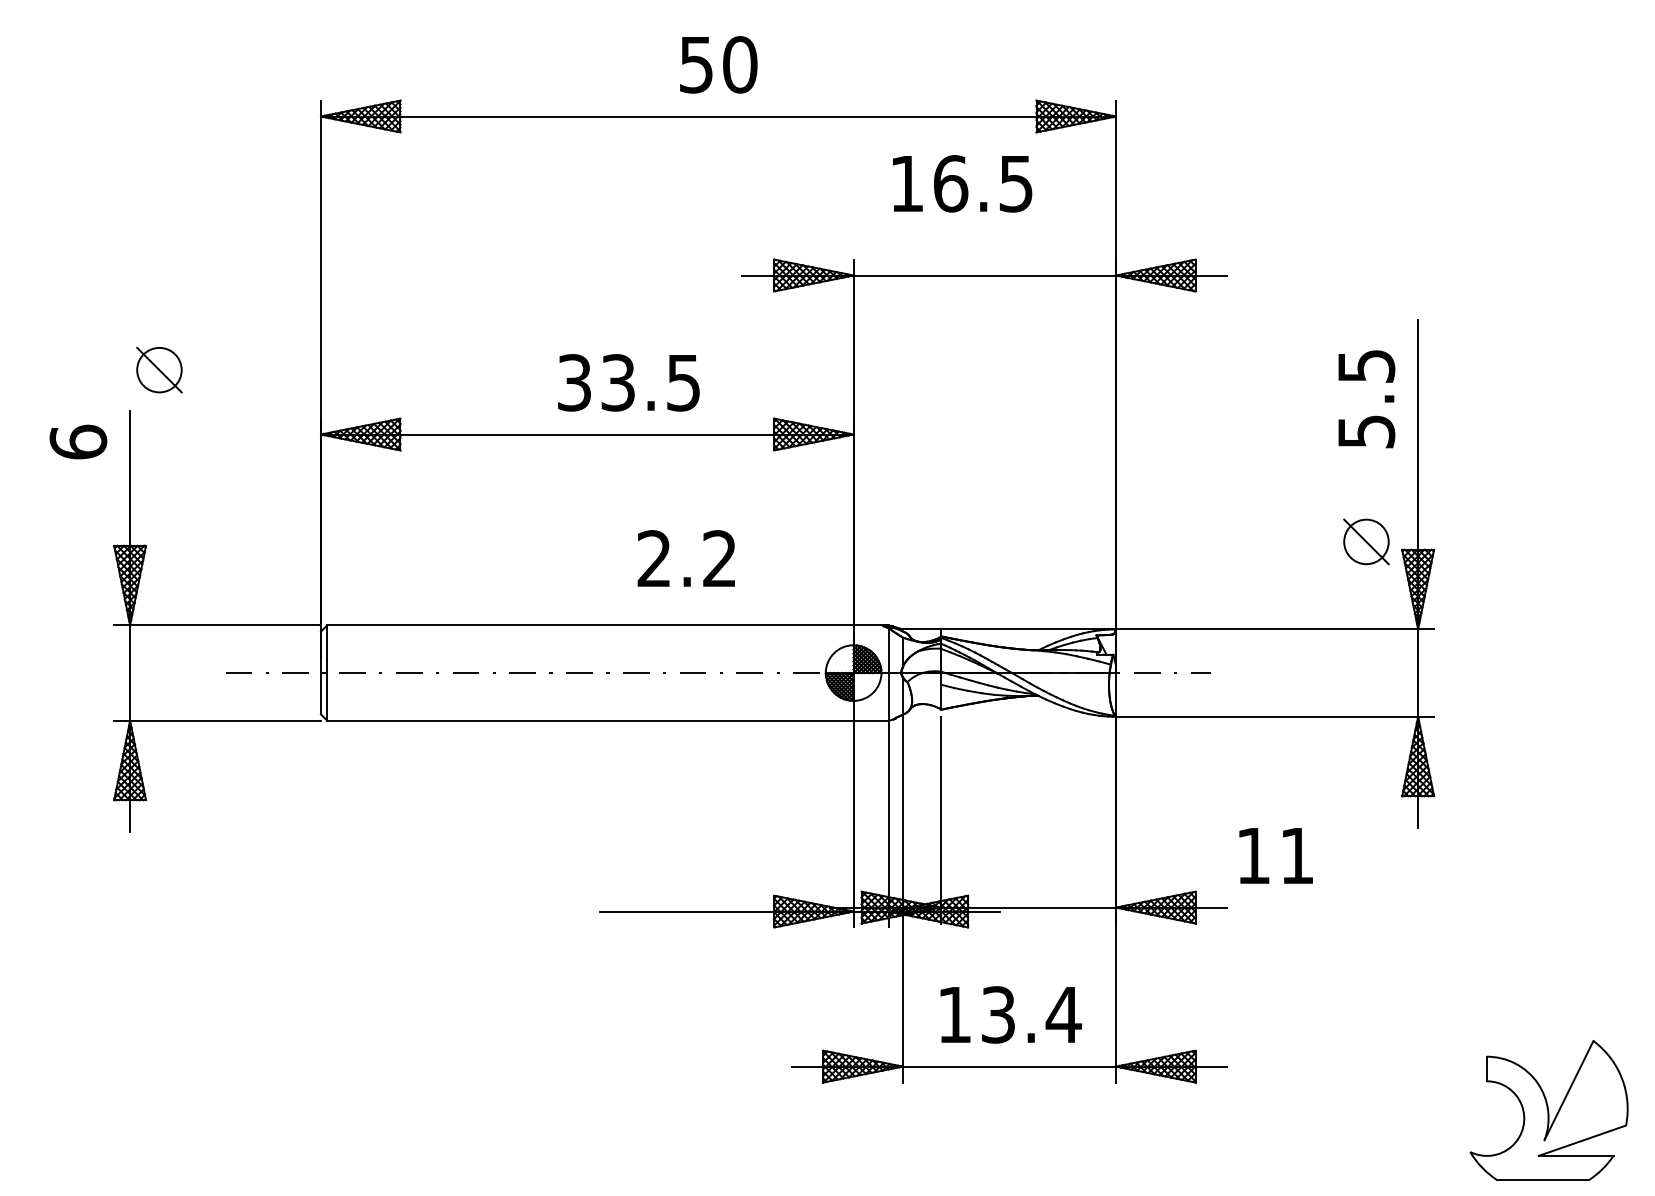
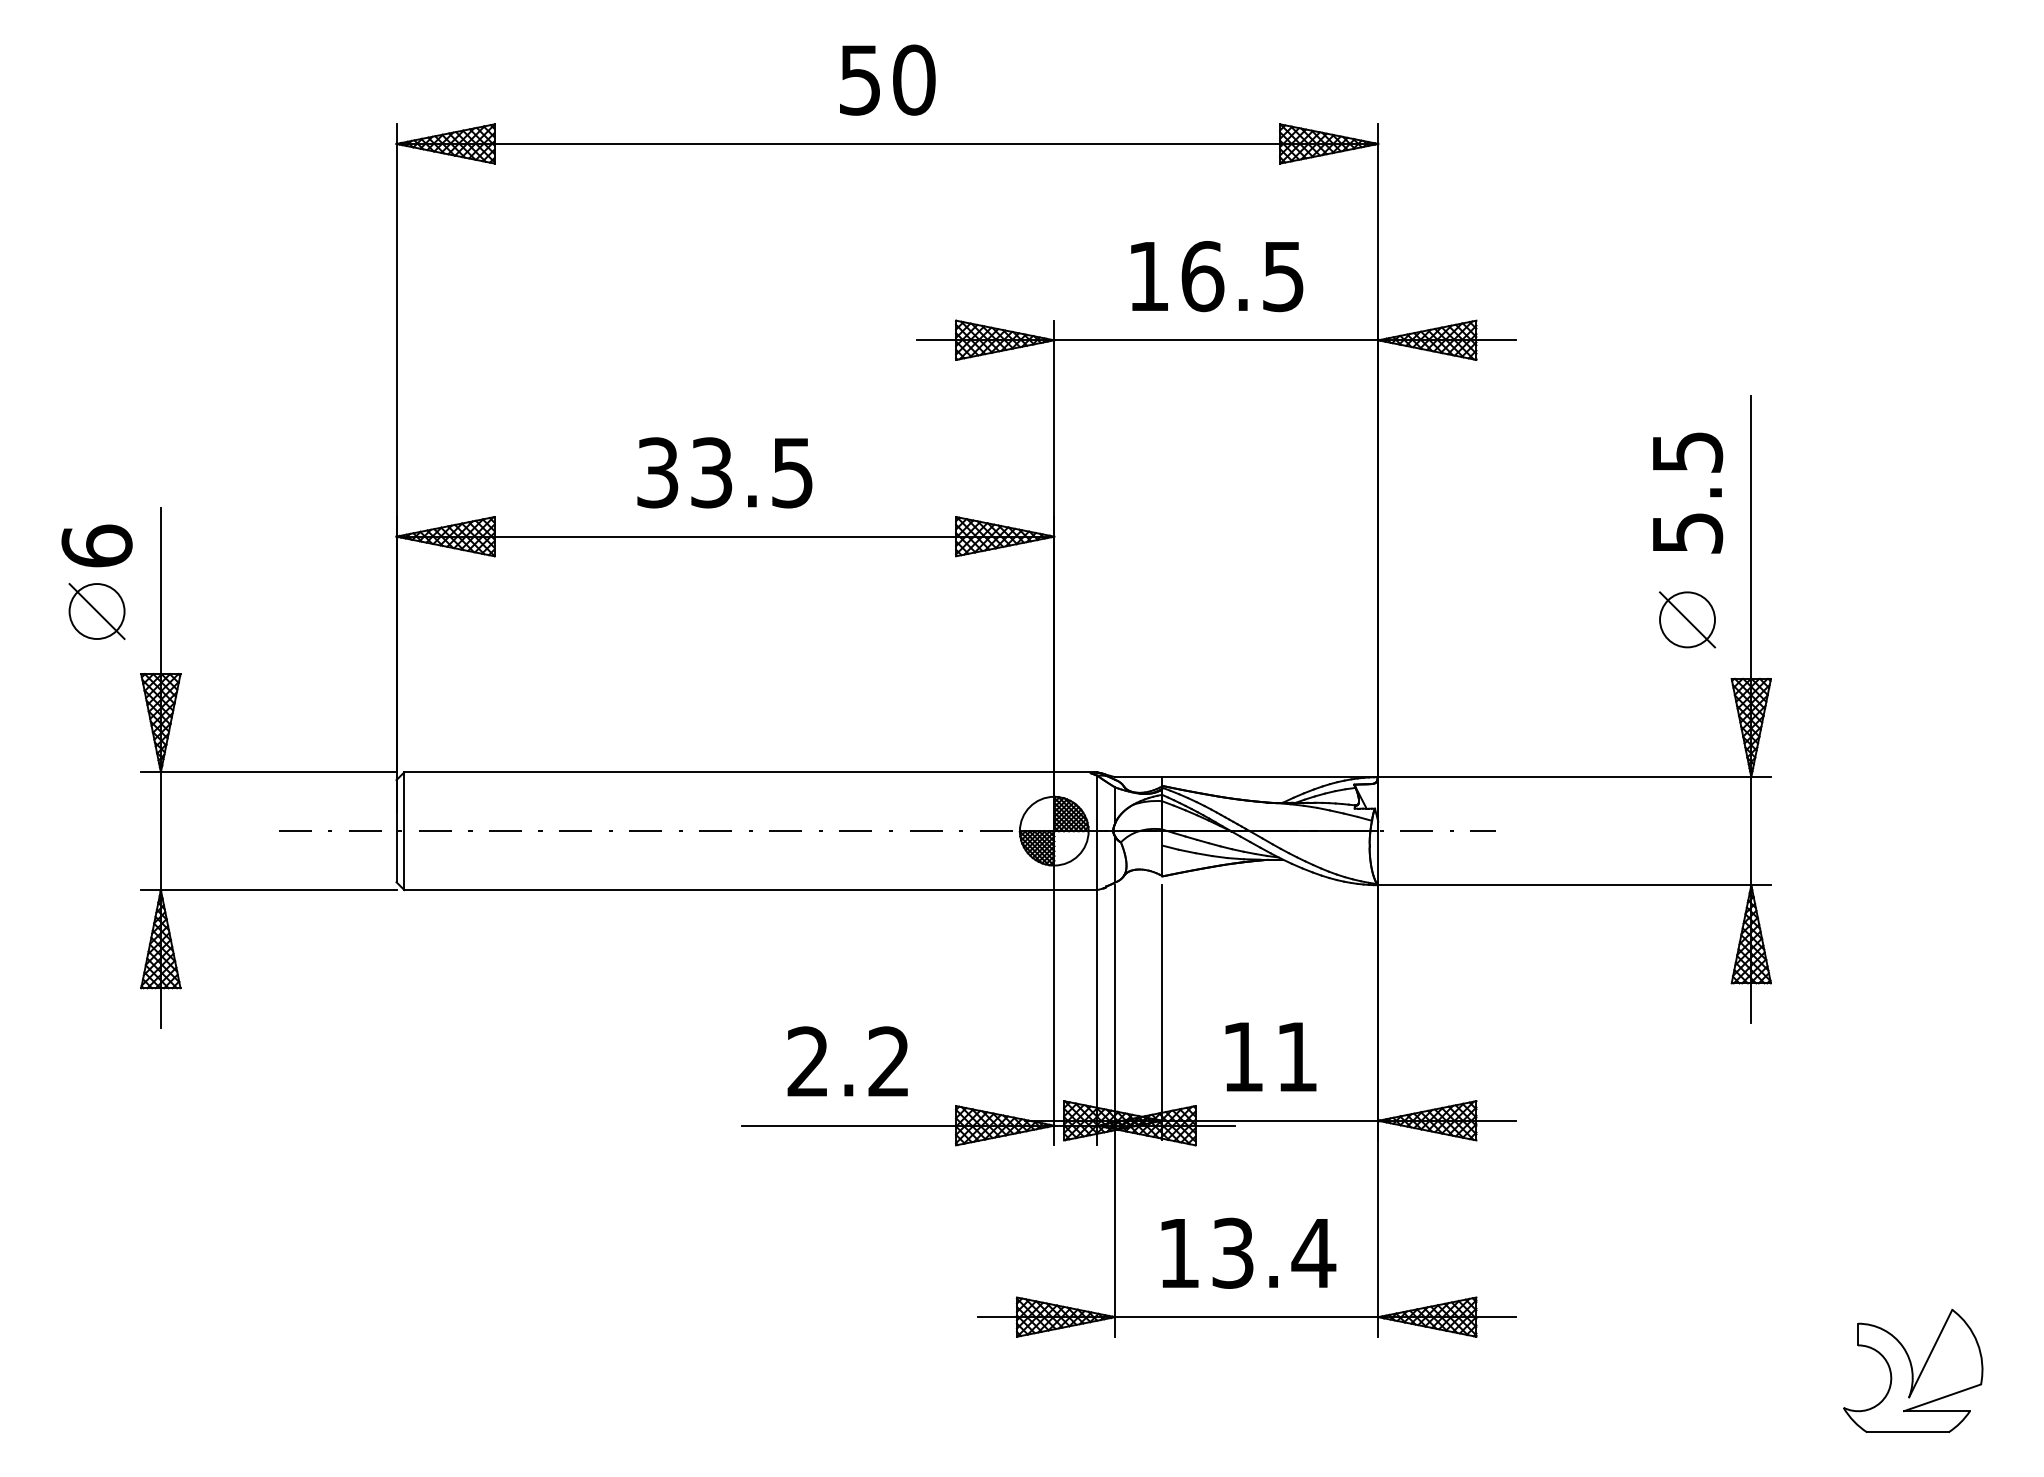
text: (962, 183) -> (1217, 276), moved
part: (159, 369) -> (97, 610), moved
text: (628, 382) -> (724, 472), moved
part: (1366, 541) -> (1687, 619), moved
text: (685, 558) -> (846, 1061), moved
text: (1275, 855) -> (1270, 1056), moved
part: (1549, 1109) -> (1913, 1370), size x0.71

